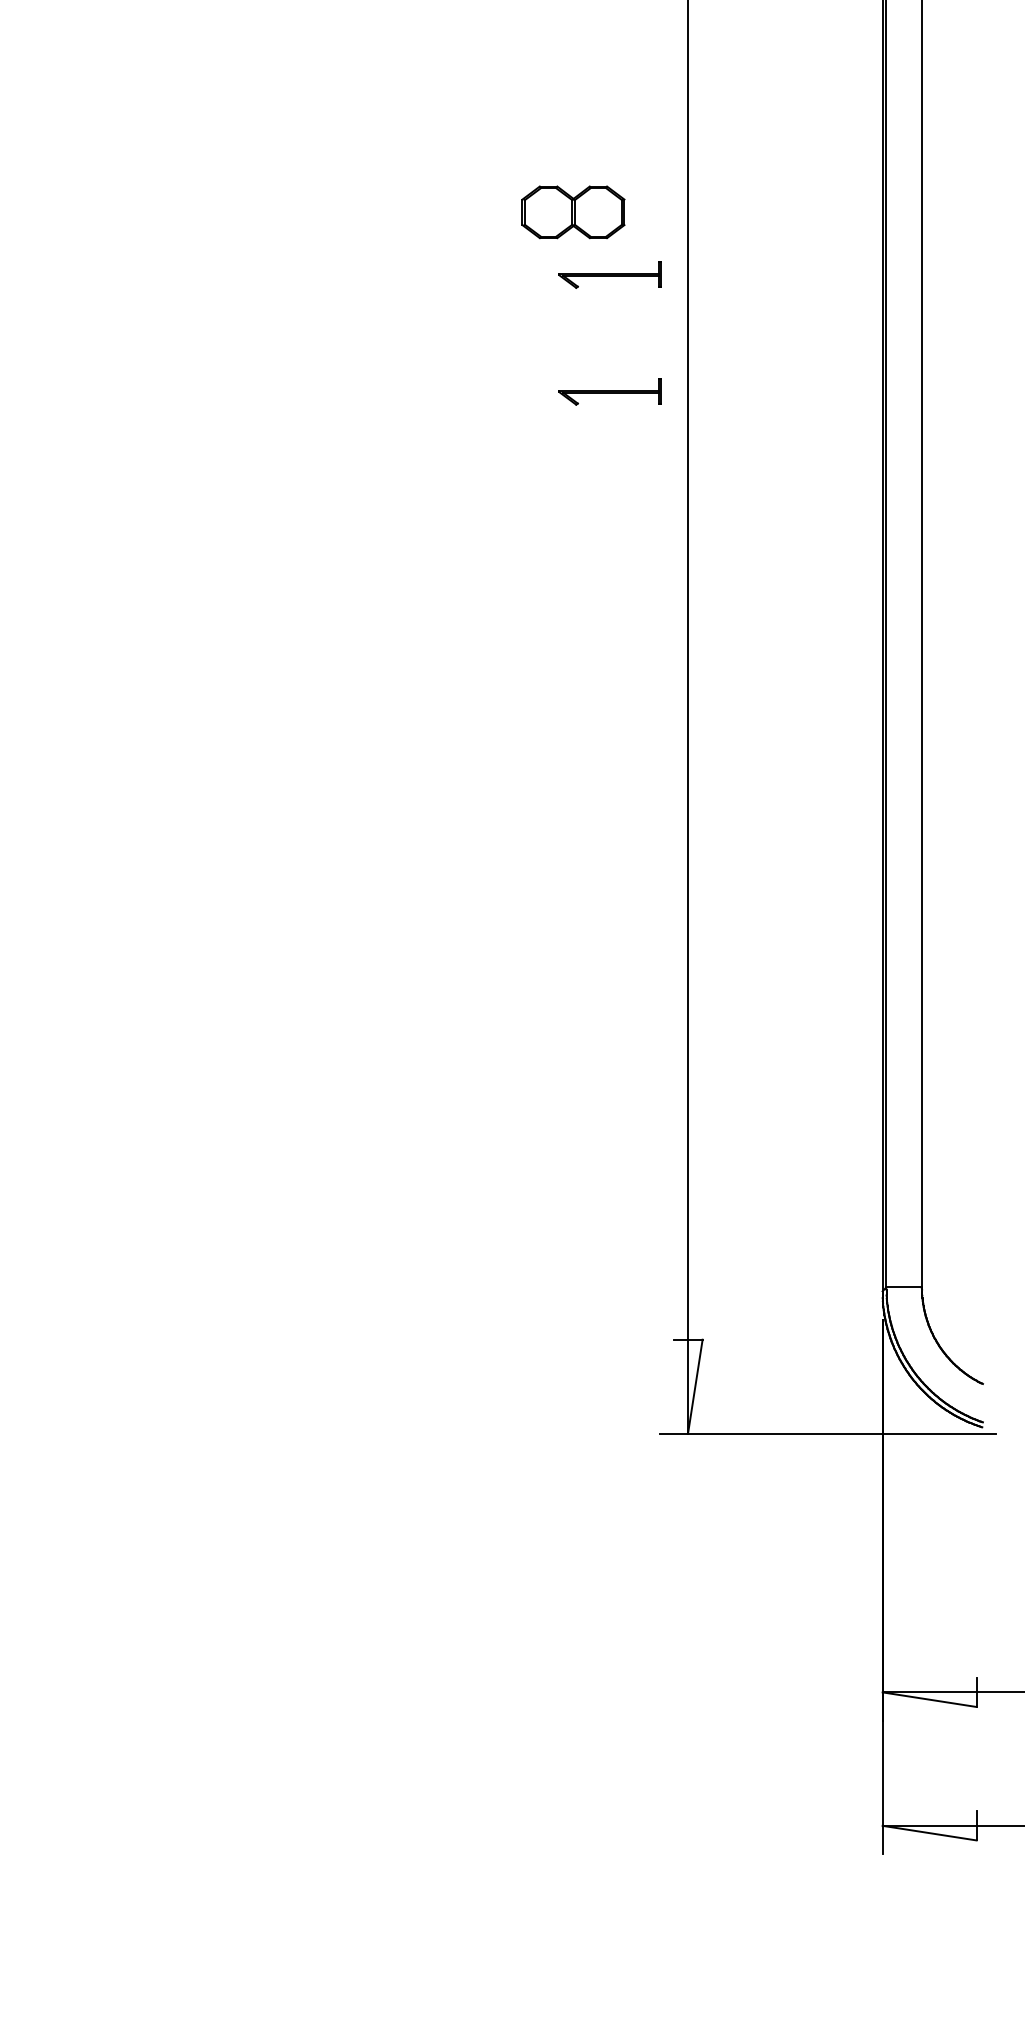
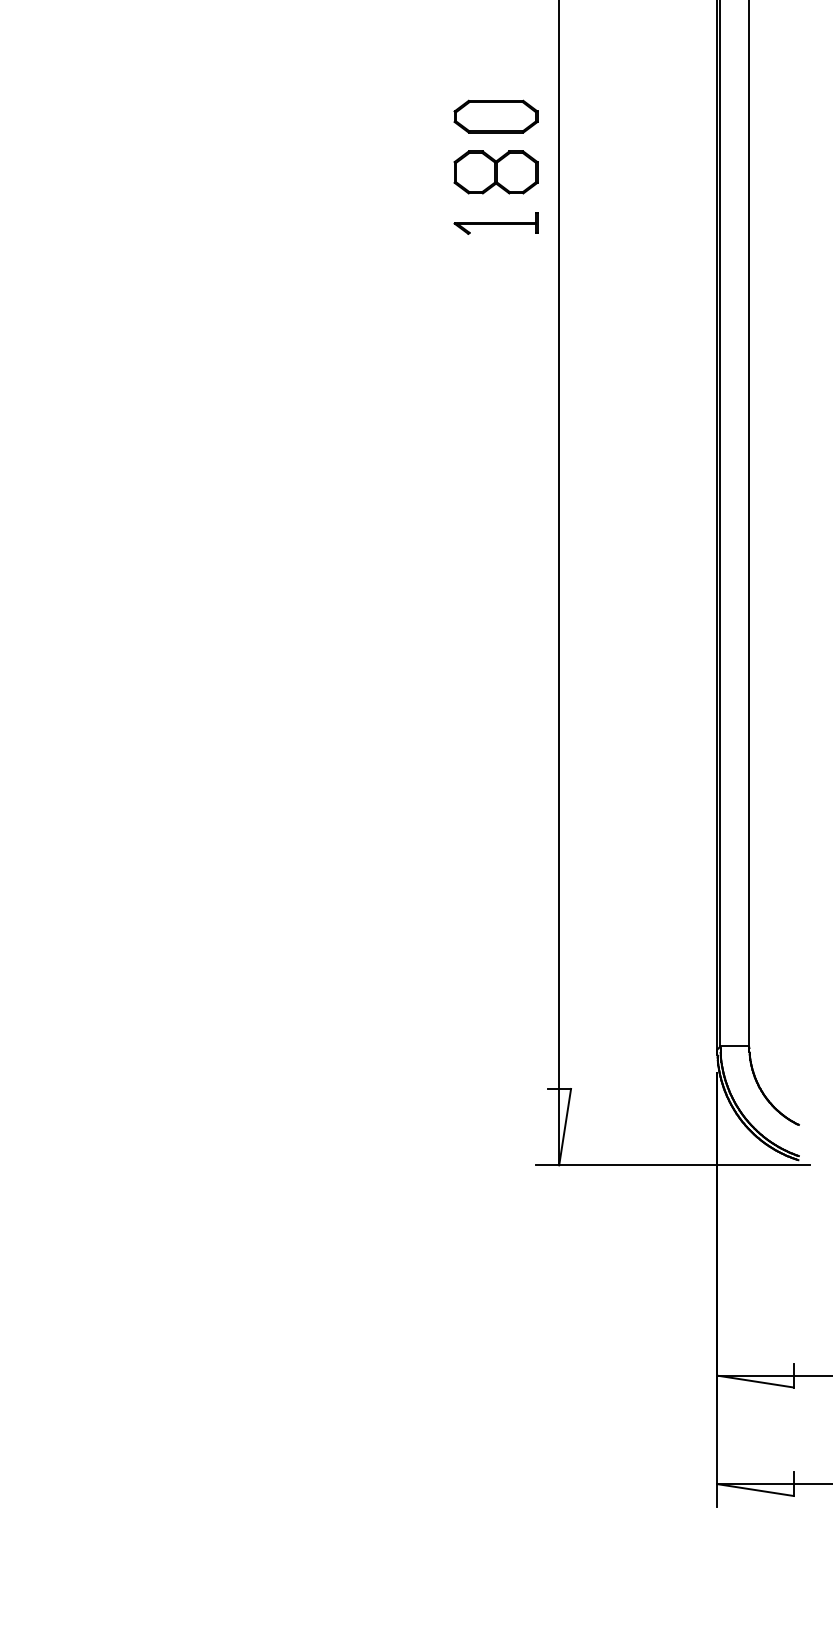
part: (609, 143) -> (495, 116), added
part: (572, 212) -> (495, 172), moved
part: (609, 391) -> (495, 318), removed

